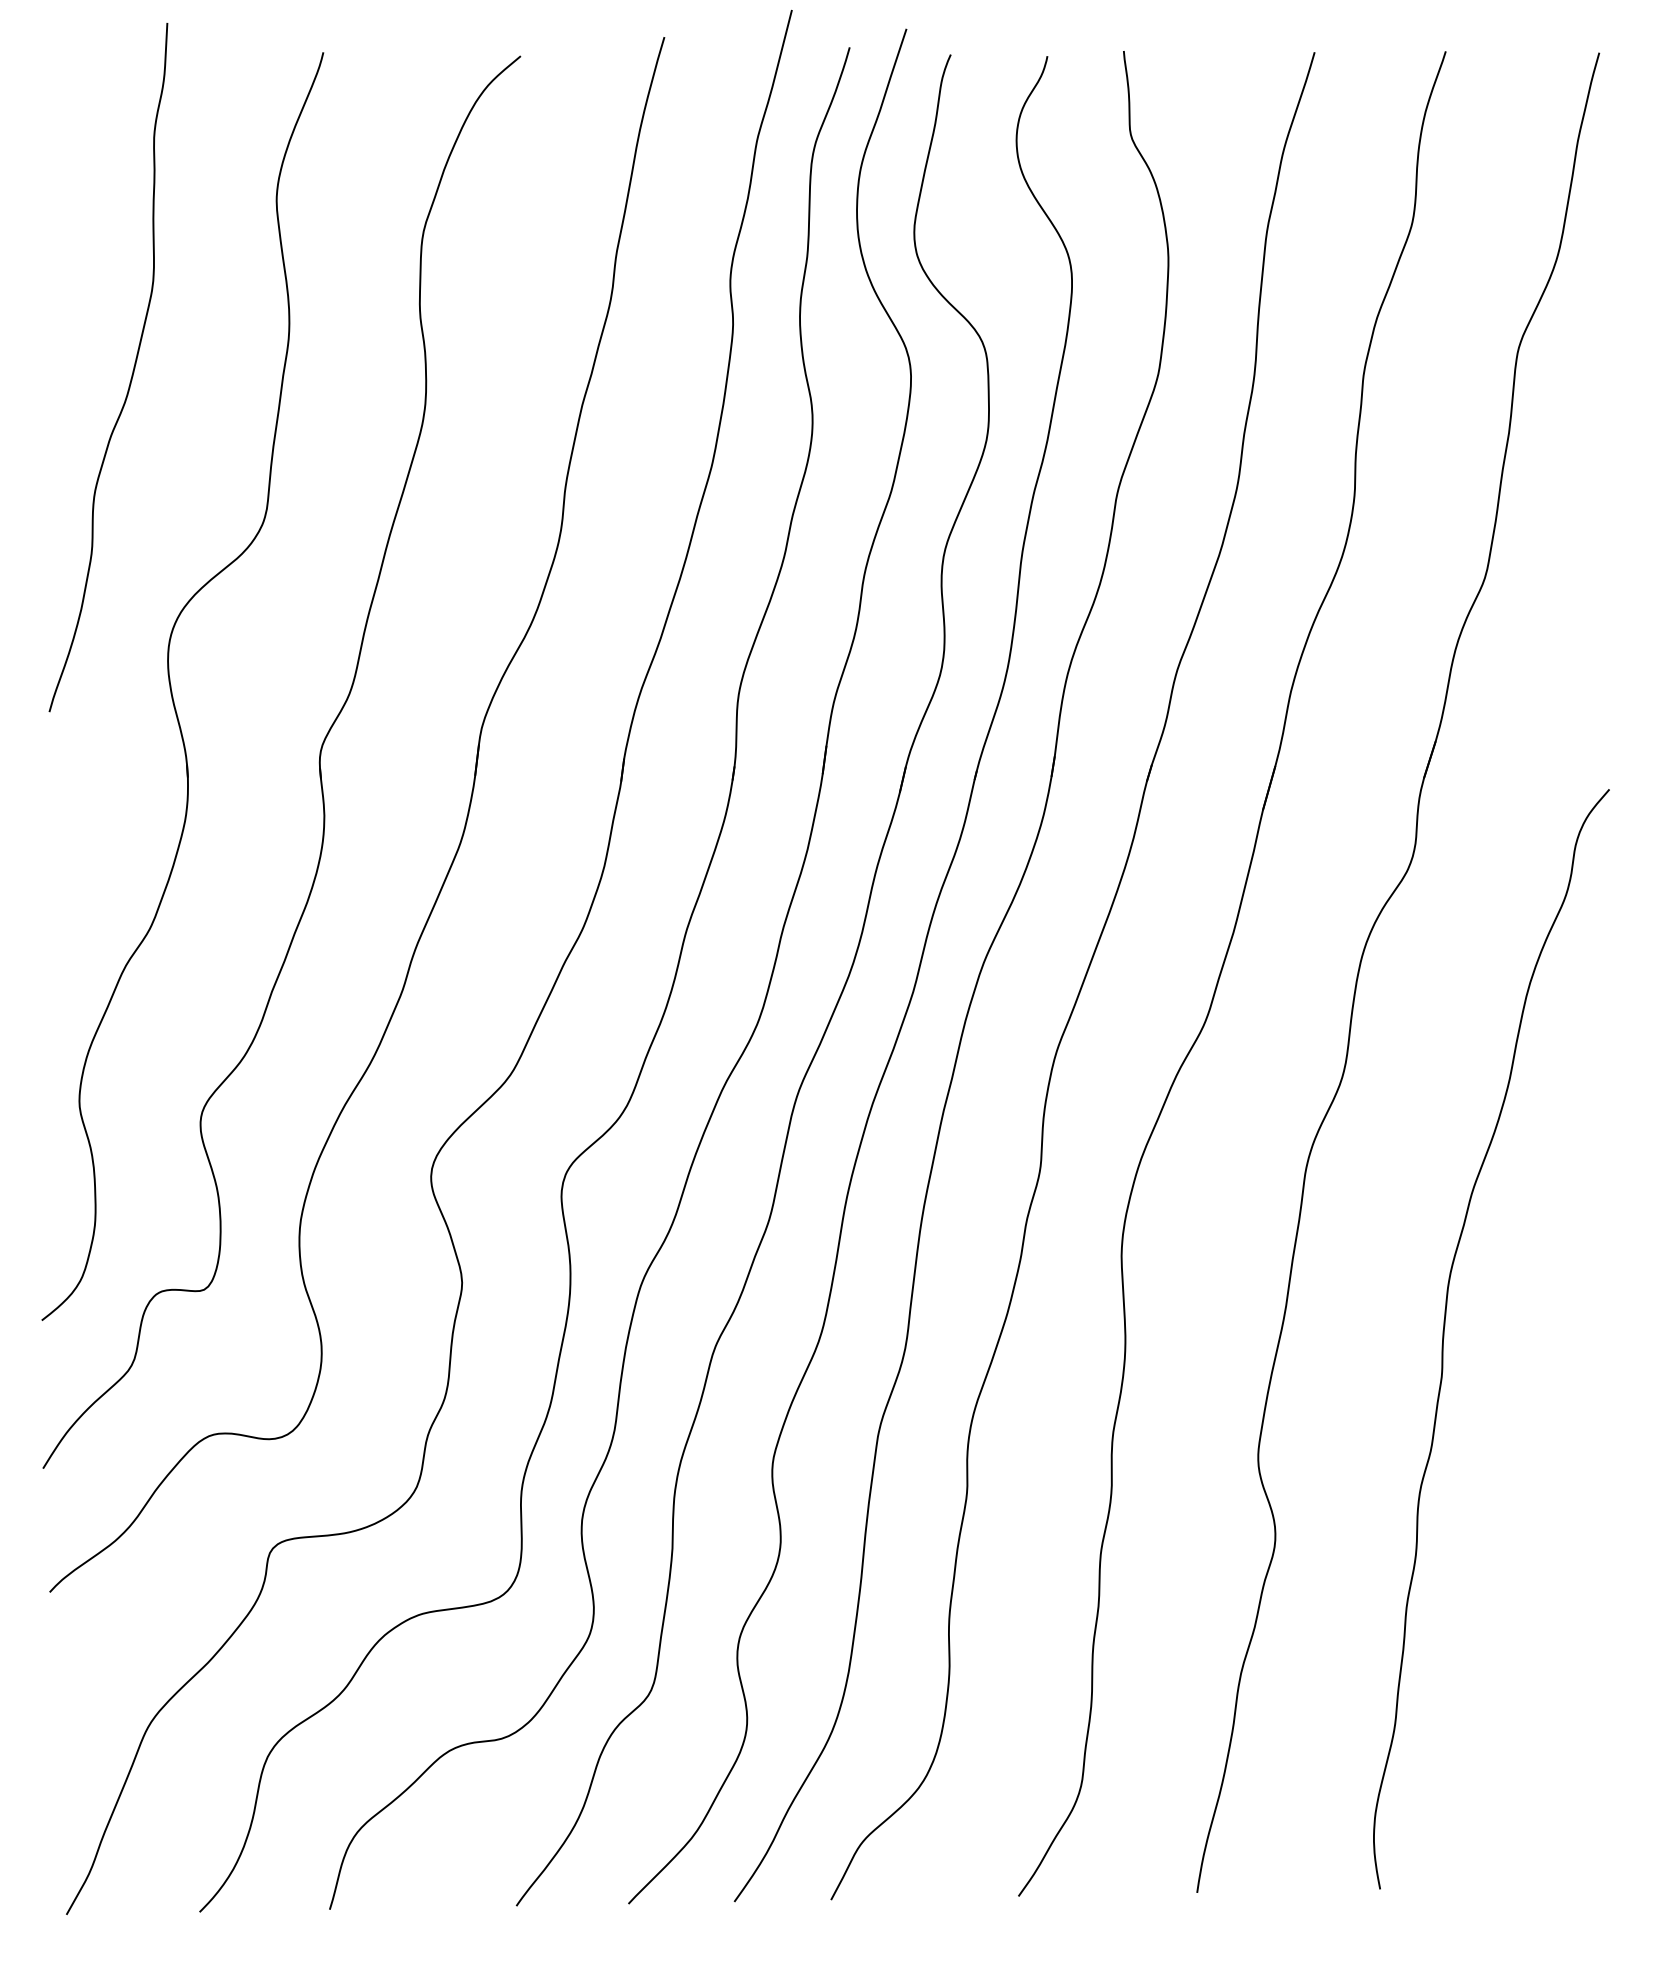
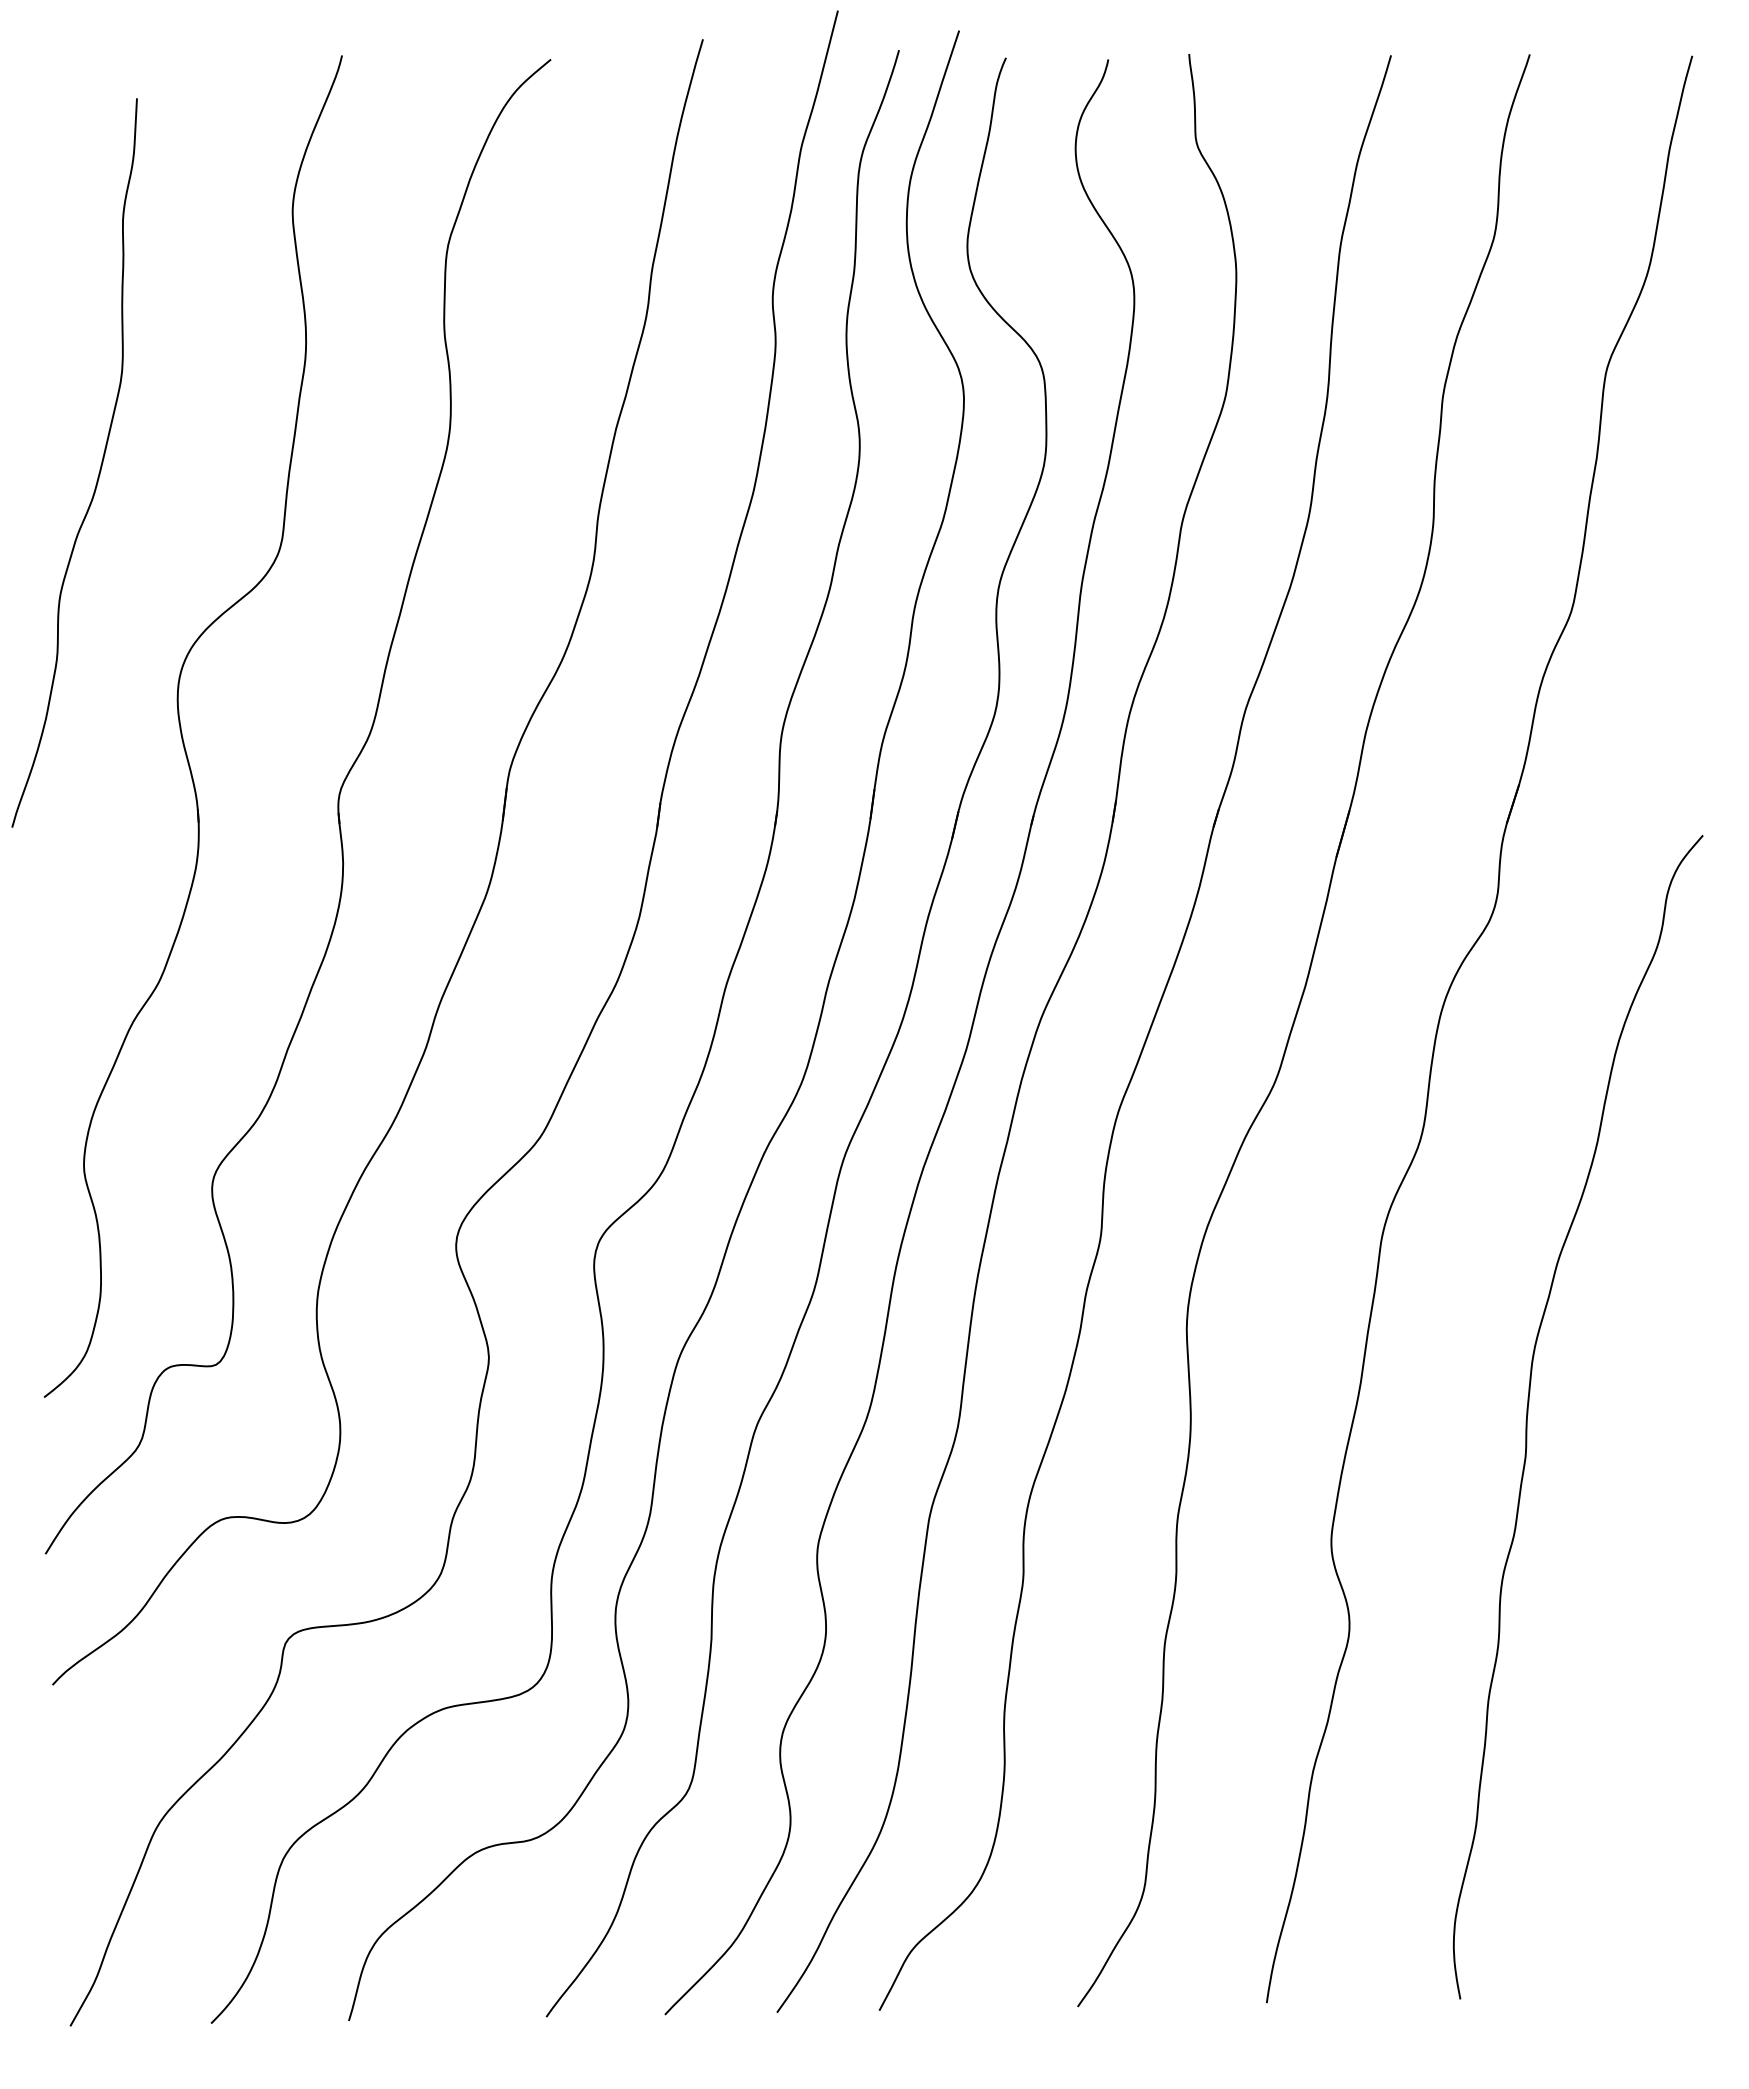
curve: (131, 373) -> (99, 469), moved

